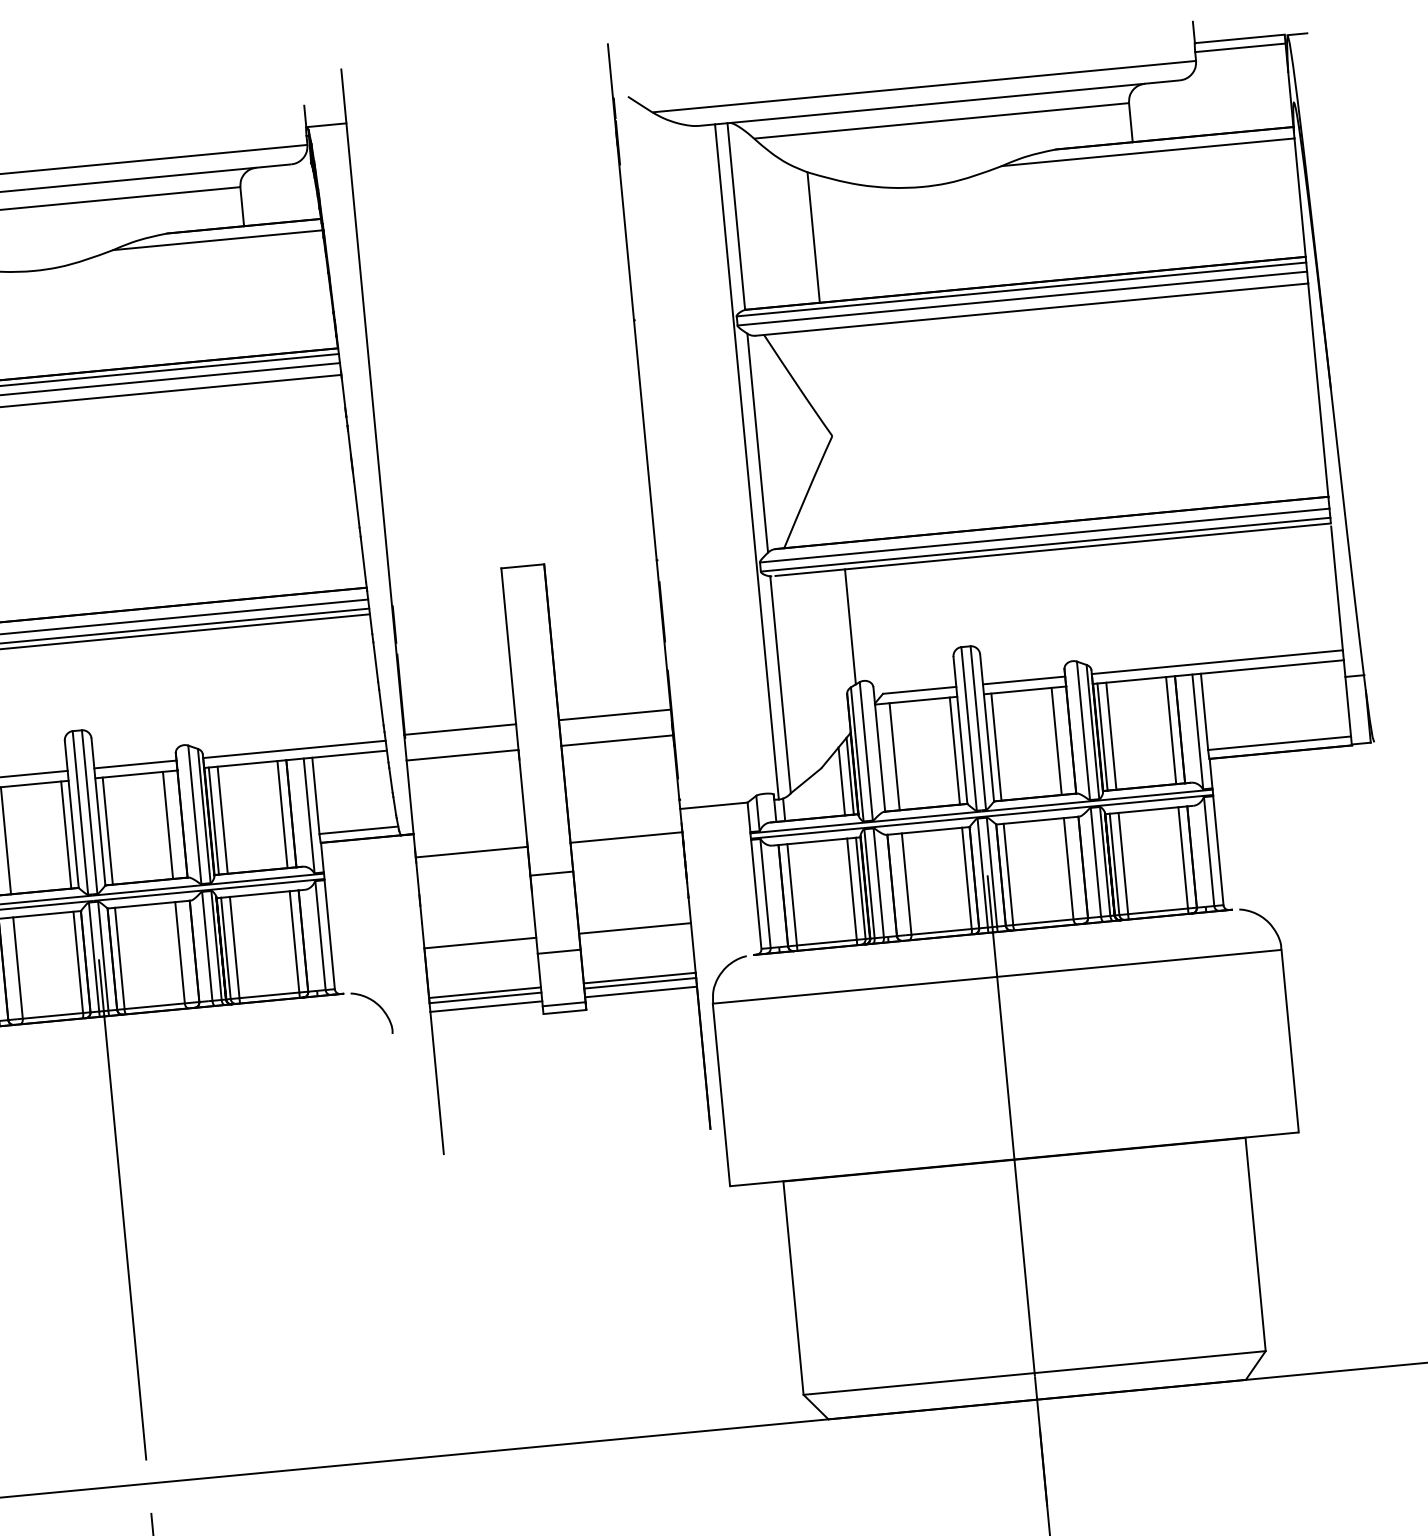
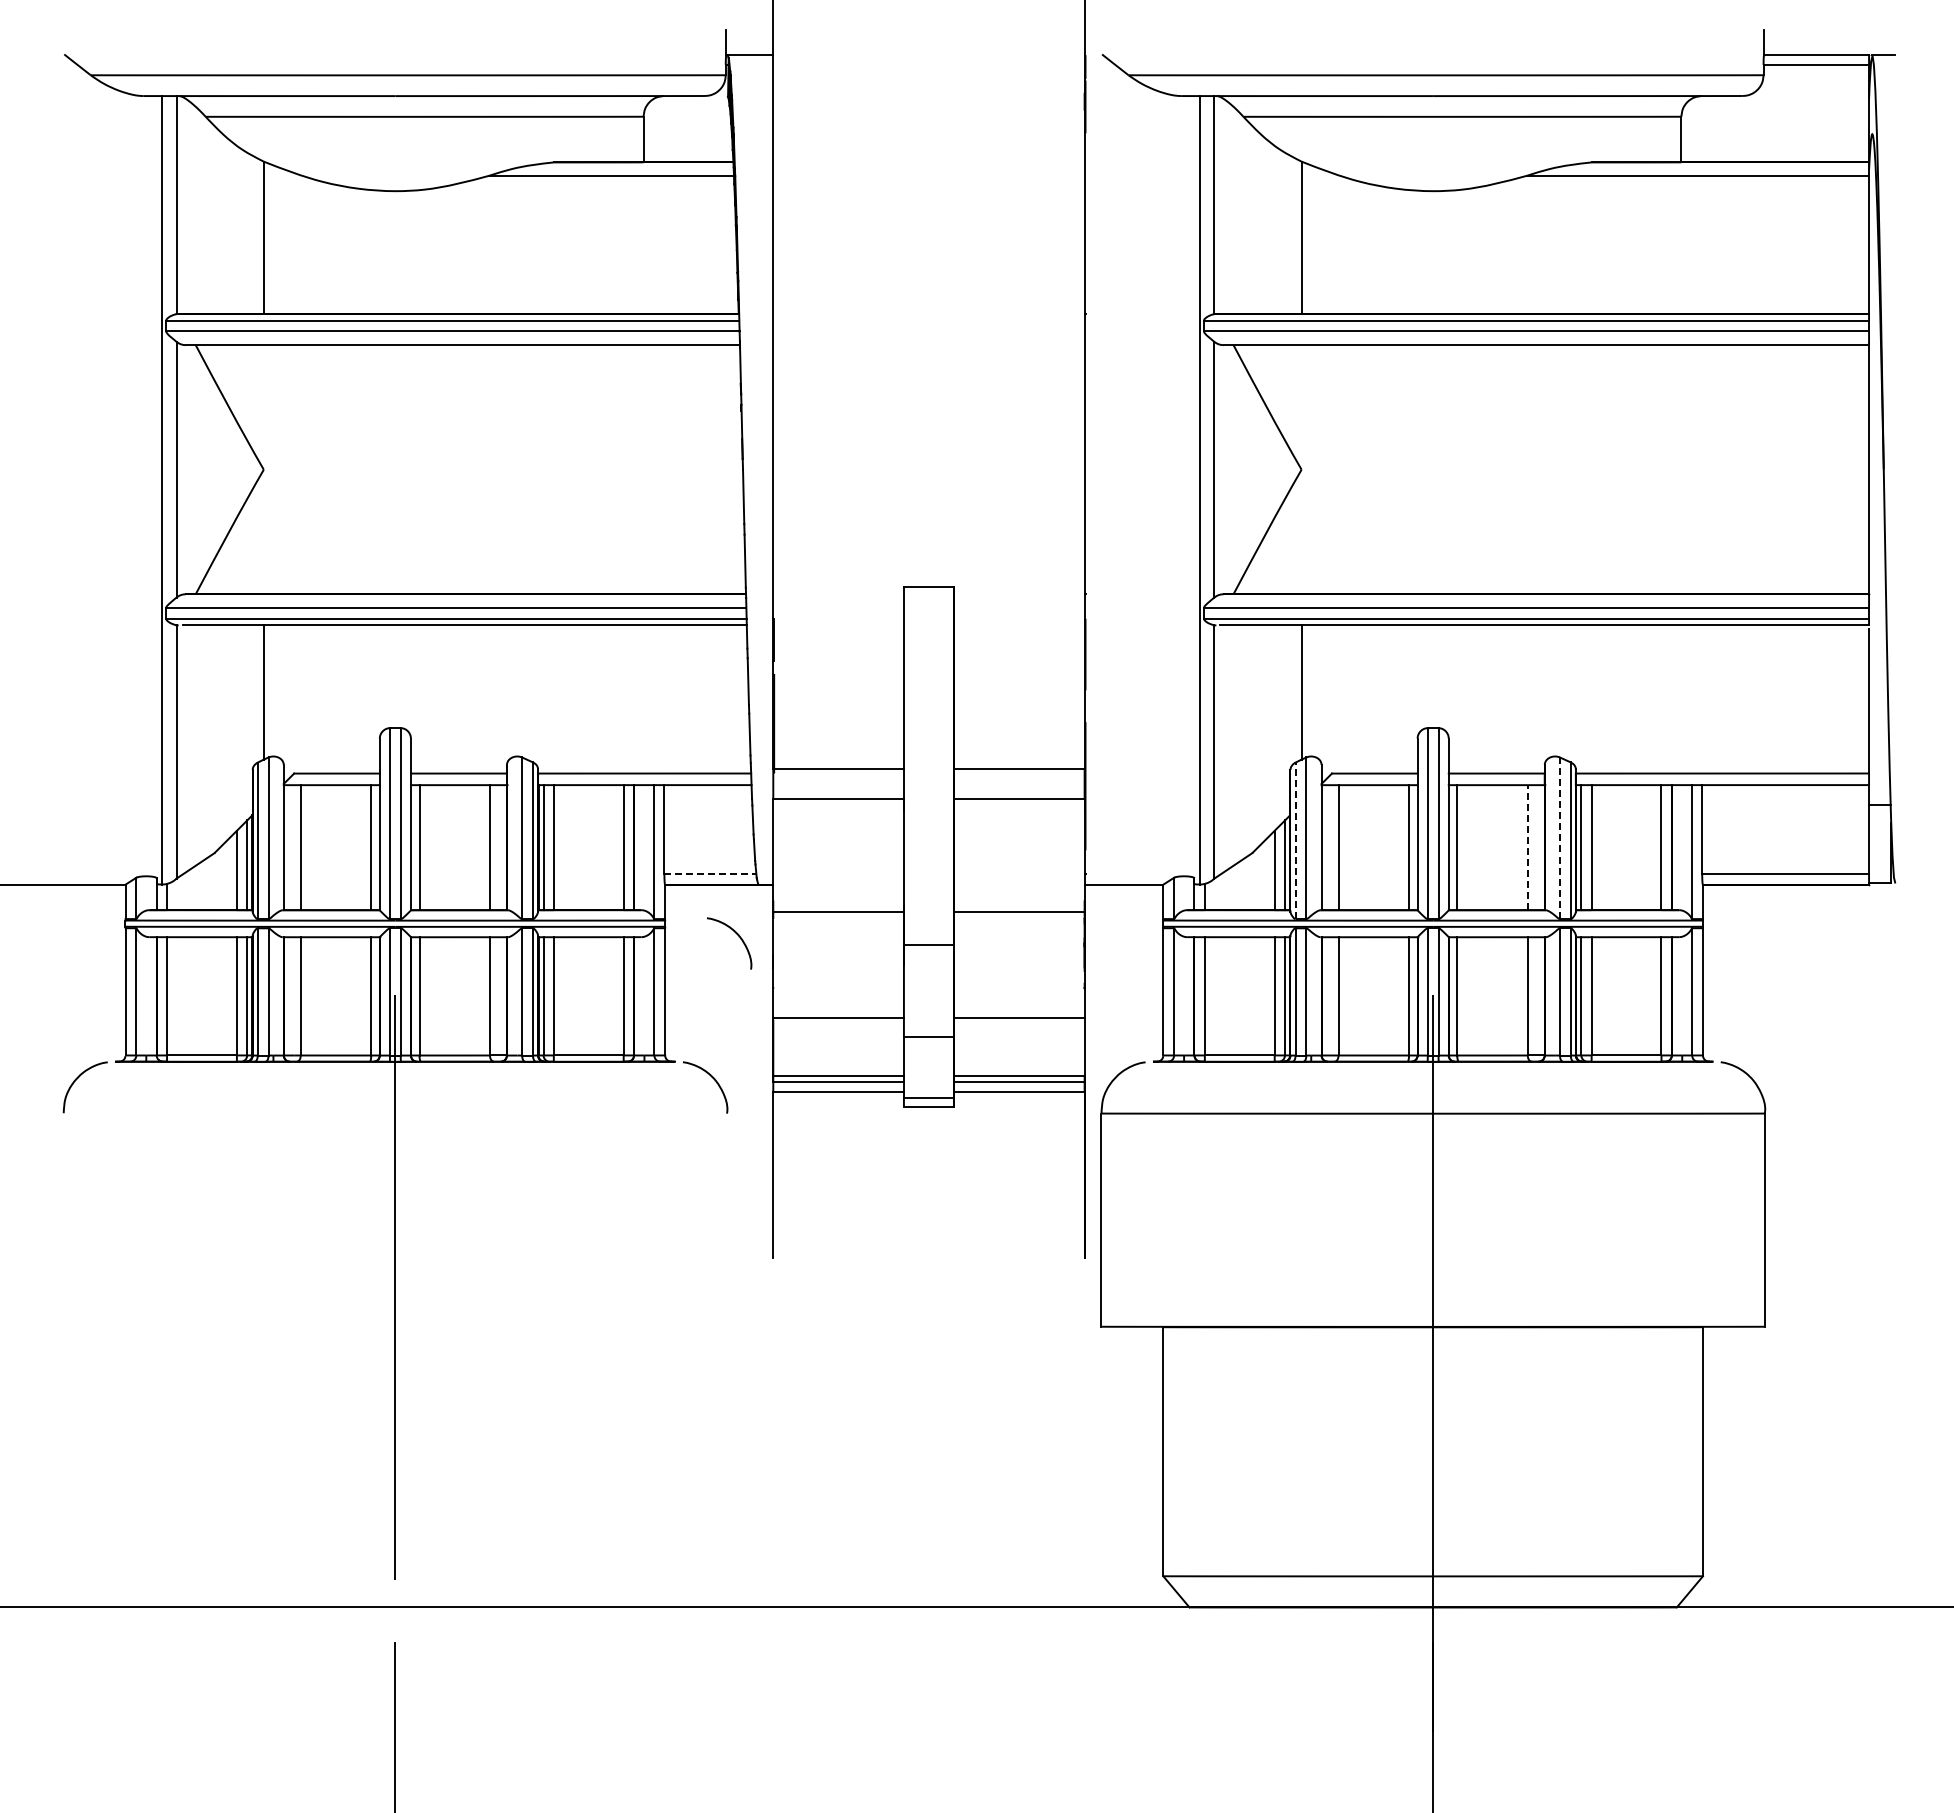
line: (1083, 731) -> (1559, 838), solid -> dashed
line: (1056, 741) -> (1527, 847), solid -> dashed
line: (857, 754) -> (1295, 840), solid -> dashed
line: (359, 830) -> (710, 874), solid -> dashed
curve: (389, 883) -> (739, 938), added

